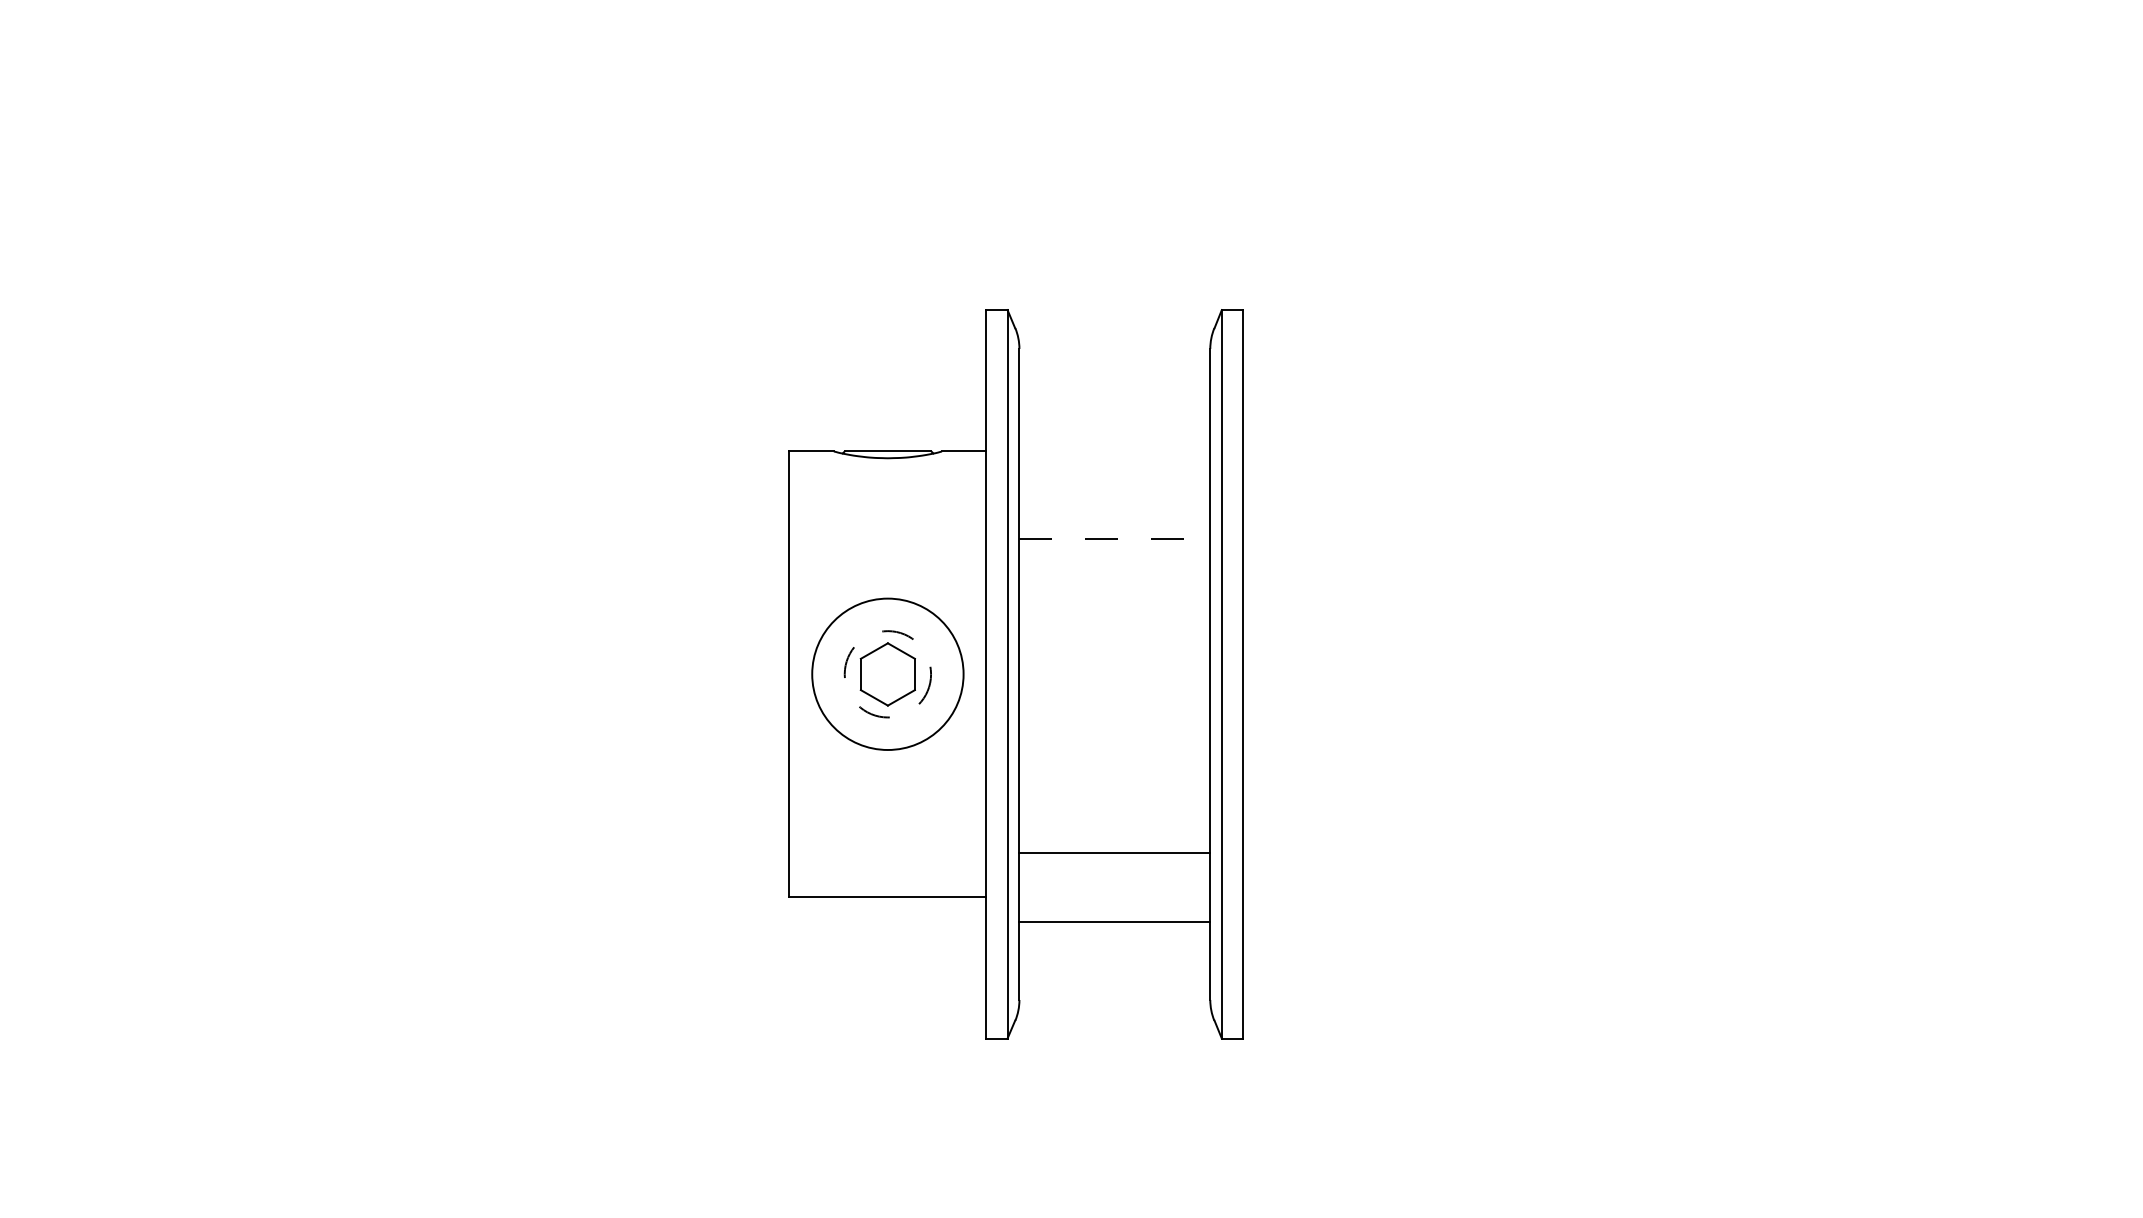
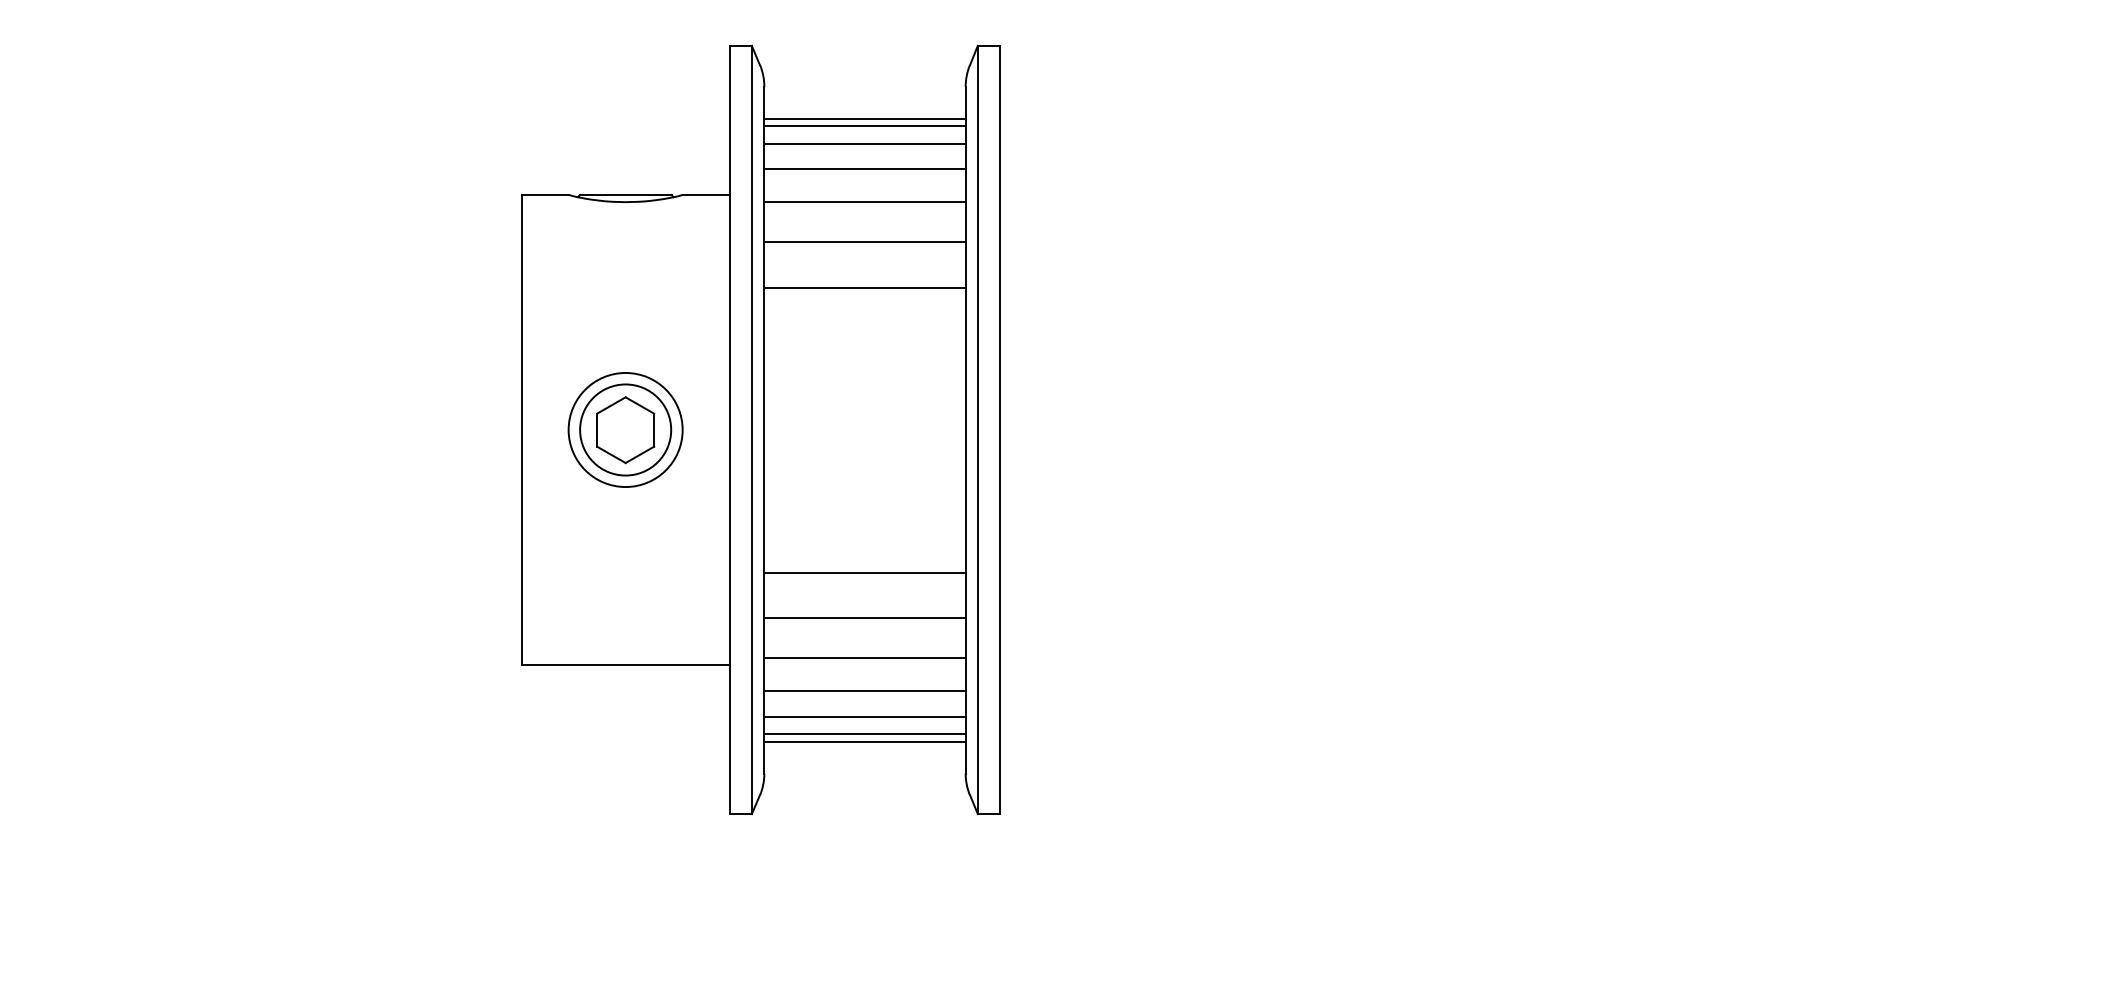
line: (1114, 379) -> (864, 119), added
line: (1114, 386) -> (864, 126), added
line: (1114, 402) -> (864, 143), added
line: (1114, 426) -> (864, 168), added
line: (1114, 458) -> (864, 202), added
line: (1114, 496) -> (864, 242), added
line: (1114, 539) -> (864, 287), dashed -> solid
circle: (887, 674) -> (625, 430), dashed -> solid
circle: (887, 674) -> (625, 430), size x0.71
line: (1114, 809) -> (864, 572), added
line: (1114, 890) -> (864, 658), added
line: (1114, 946) -> (864, 717), added
line: (1114, 962) -> (864, 733), added
line: (1114, 969) -> (864, 741), added

